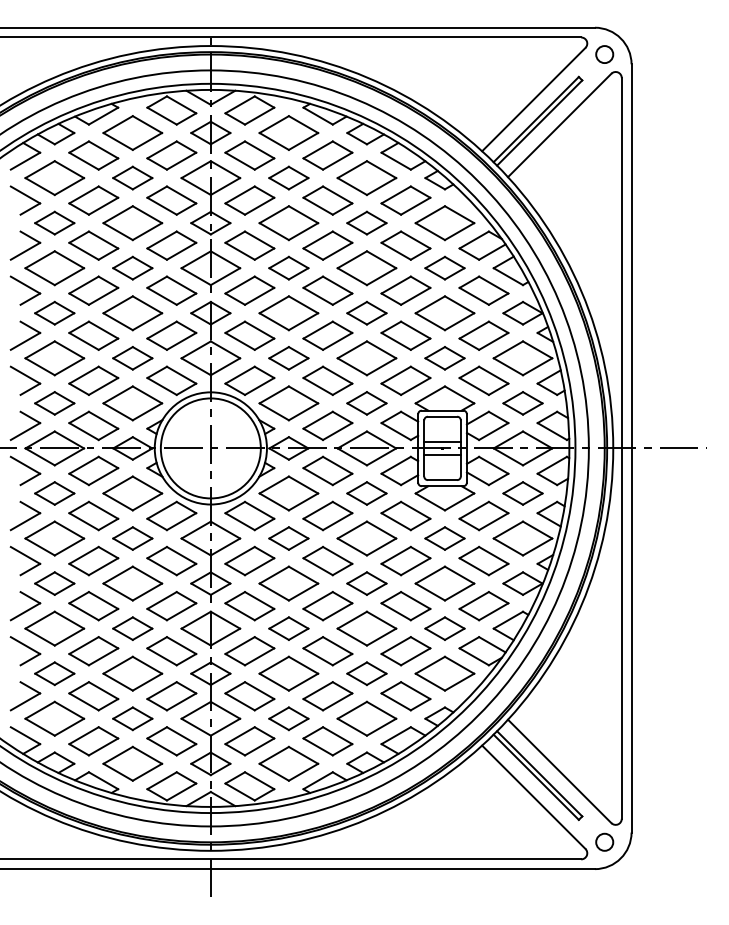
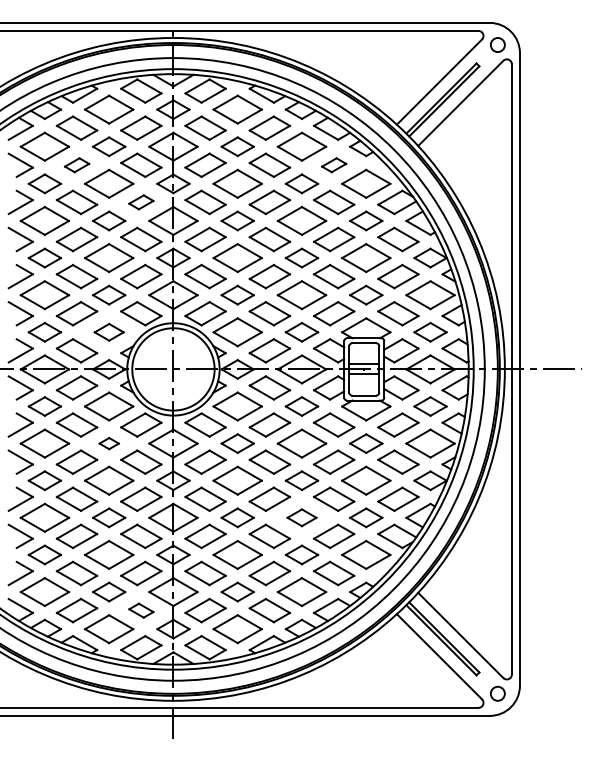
part: (93, 200) -> (76, 165), size x0.6
part: (405, 200) -> (333, 165), size x0.6
part: (171, 245) -> (141, 202), size x0.6
part: (132, 403) -> (108, 332), size x0.6
part: (132, 538) -> (108, 443), size x0.6
part: (366, 628) -> (301, 517), size x0.6
part: (171, 741) -> (141, 610), size x0.6

